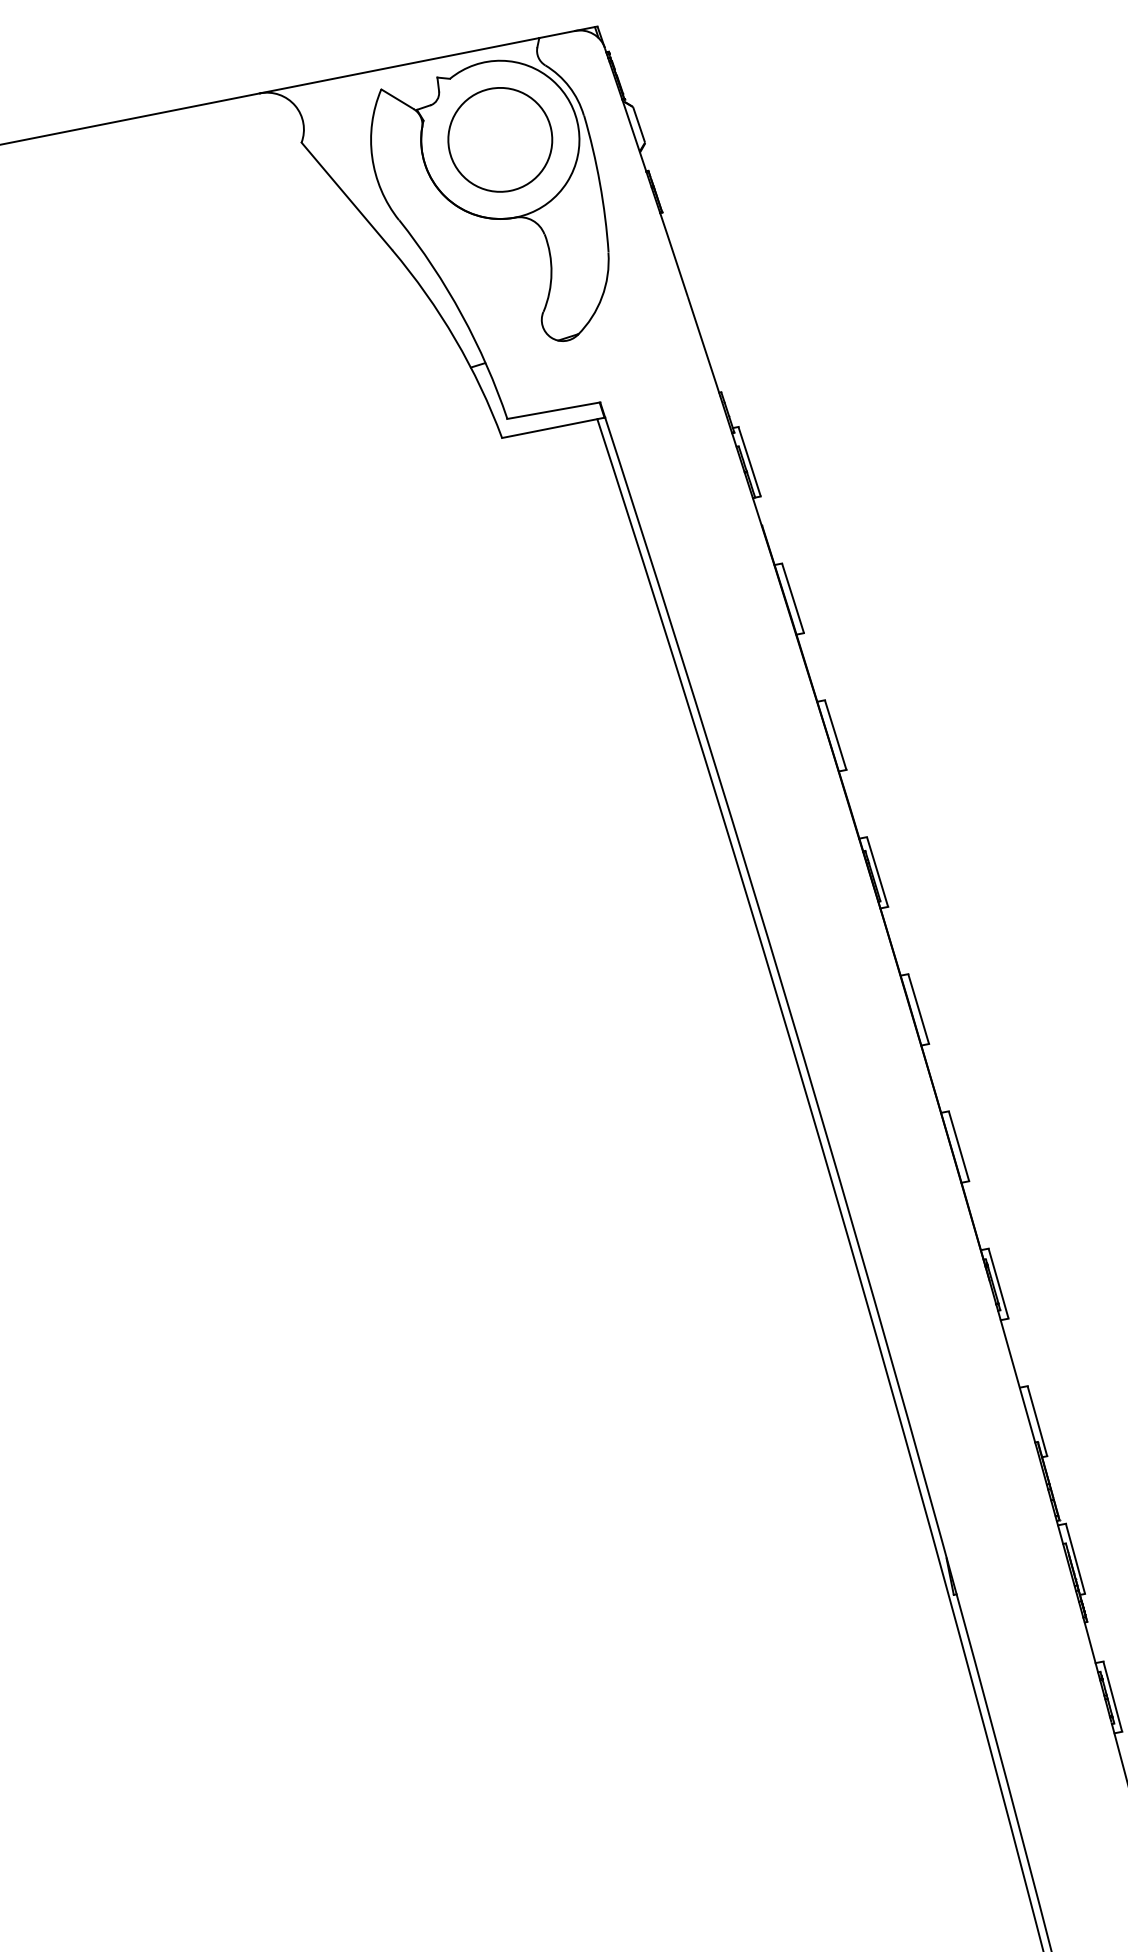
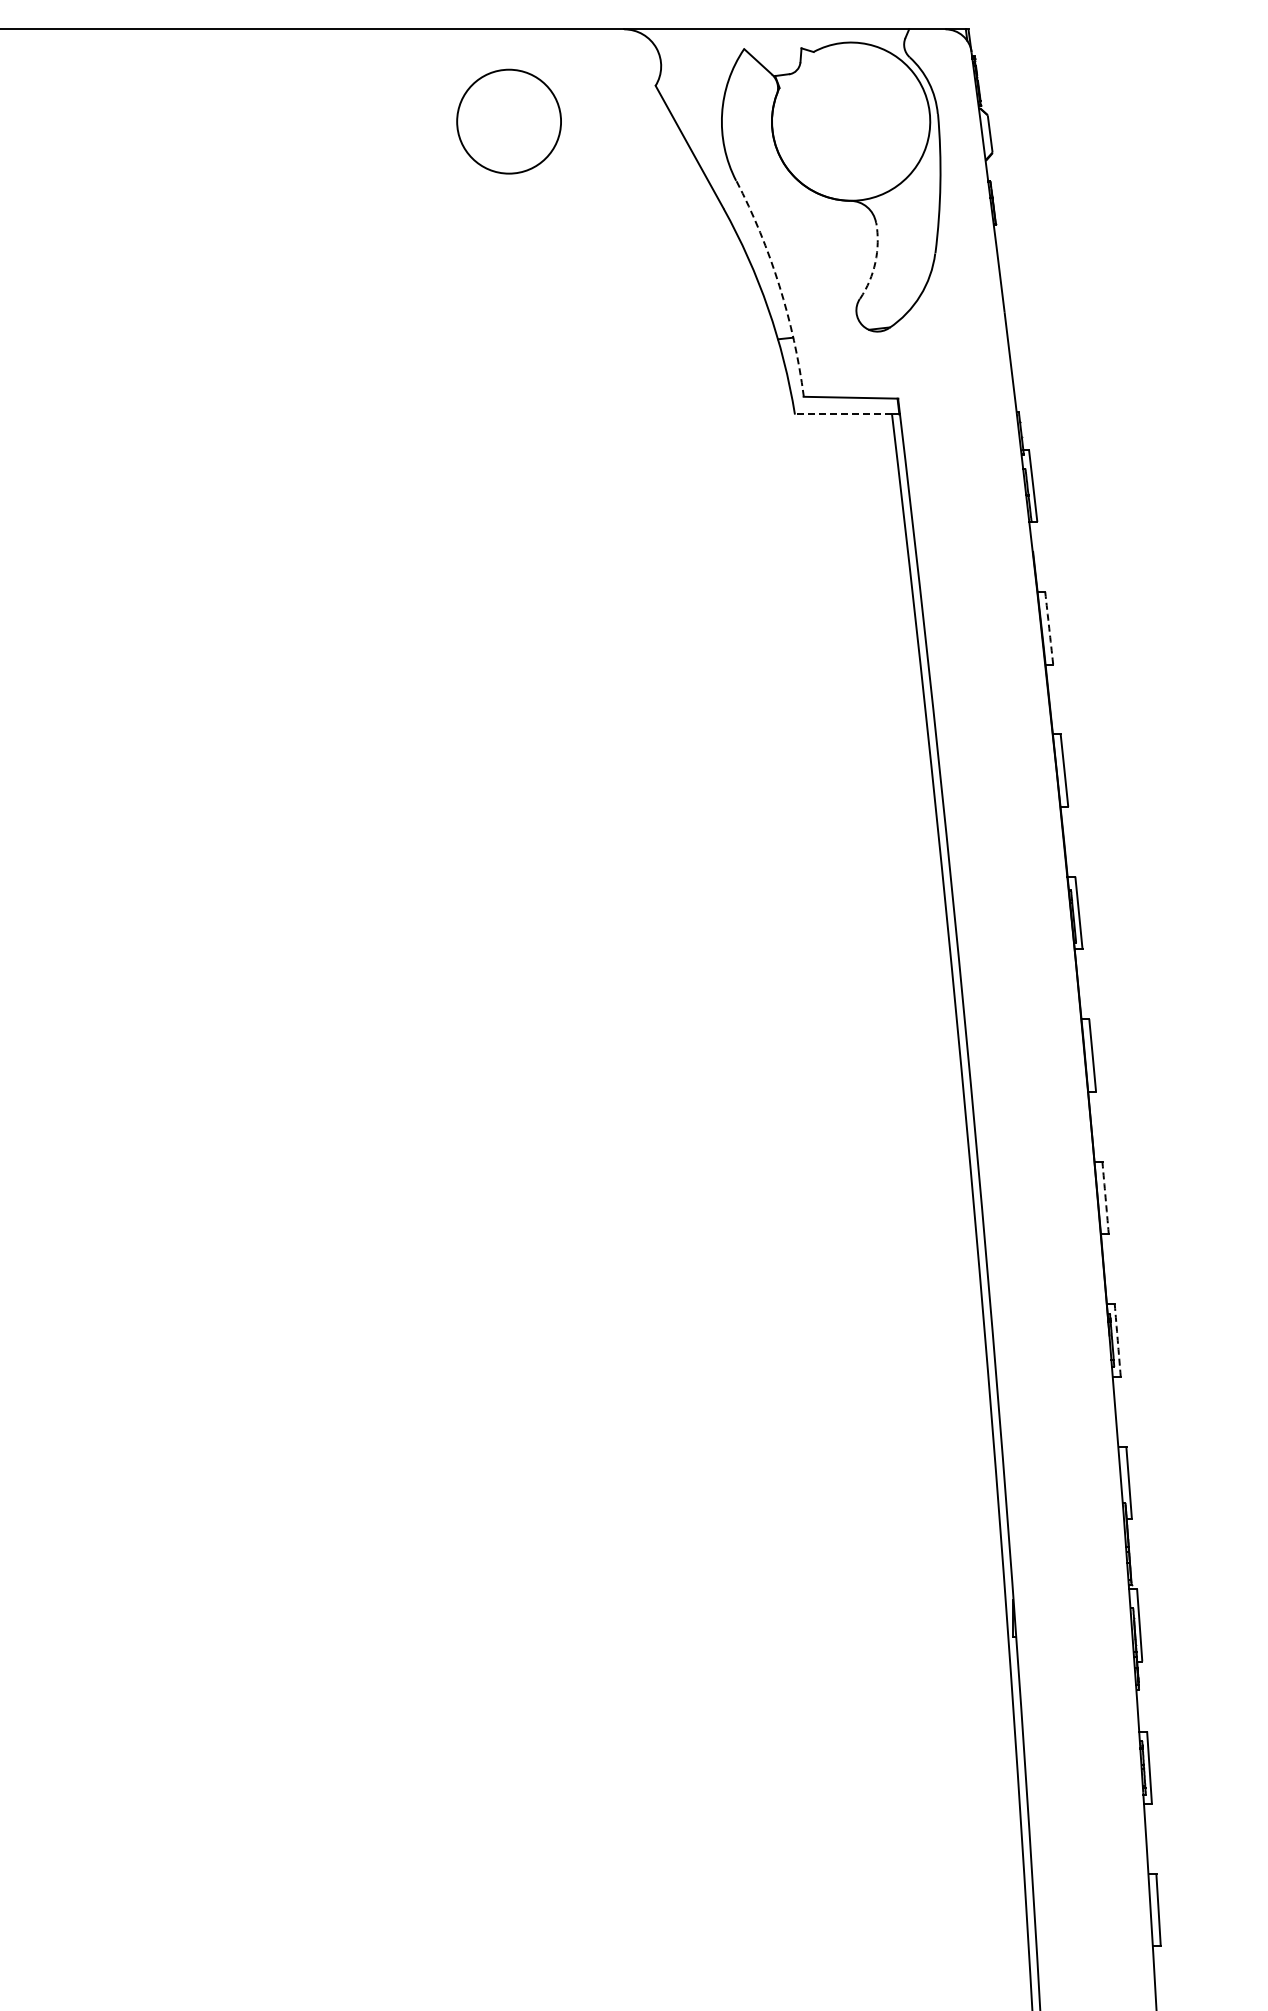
circle: (499, 139) -> (508, 121), moved
arc: (551, 273) -> (875, 262), solid -> dashed
arc: (461, 314) -> (779, 285), solid -> dashed
line: (549, 428) -> (843, 414), solid -> dashed
arc: (793, 598) -> (1049, 628), solid -> dashed
arc: (958, 1145) -> (1105, 1197), solid -> dashed
arc: (998, 1283) -> (1117, 1340), solid -> dashed

